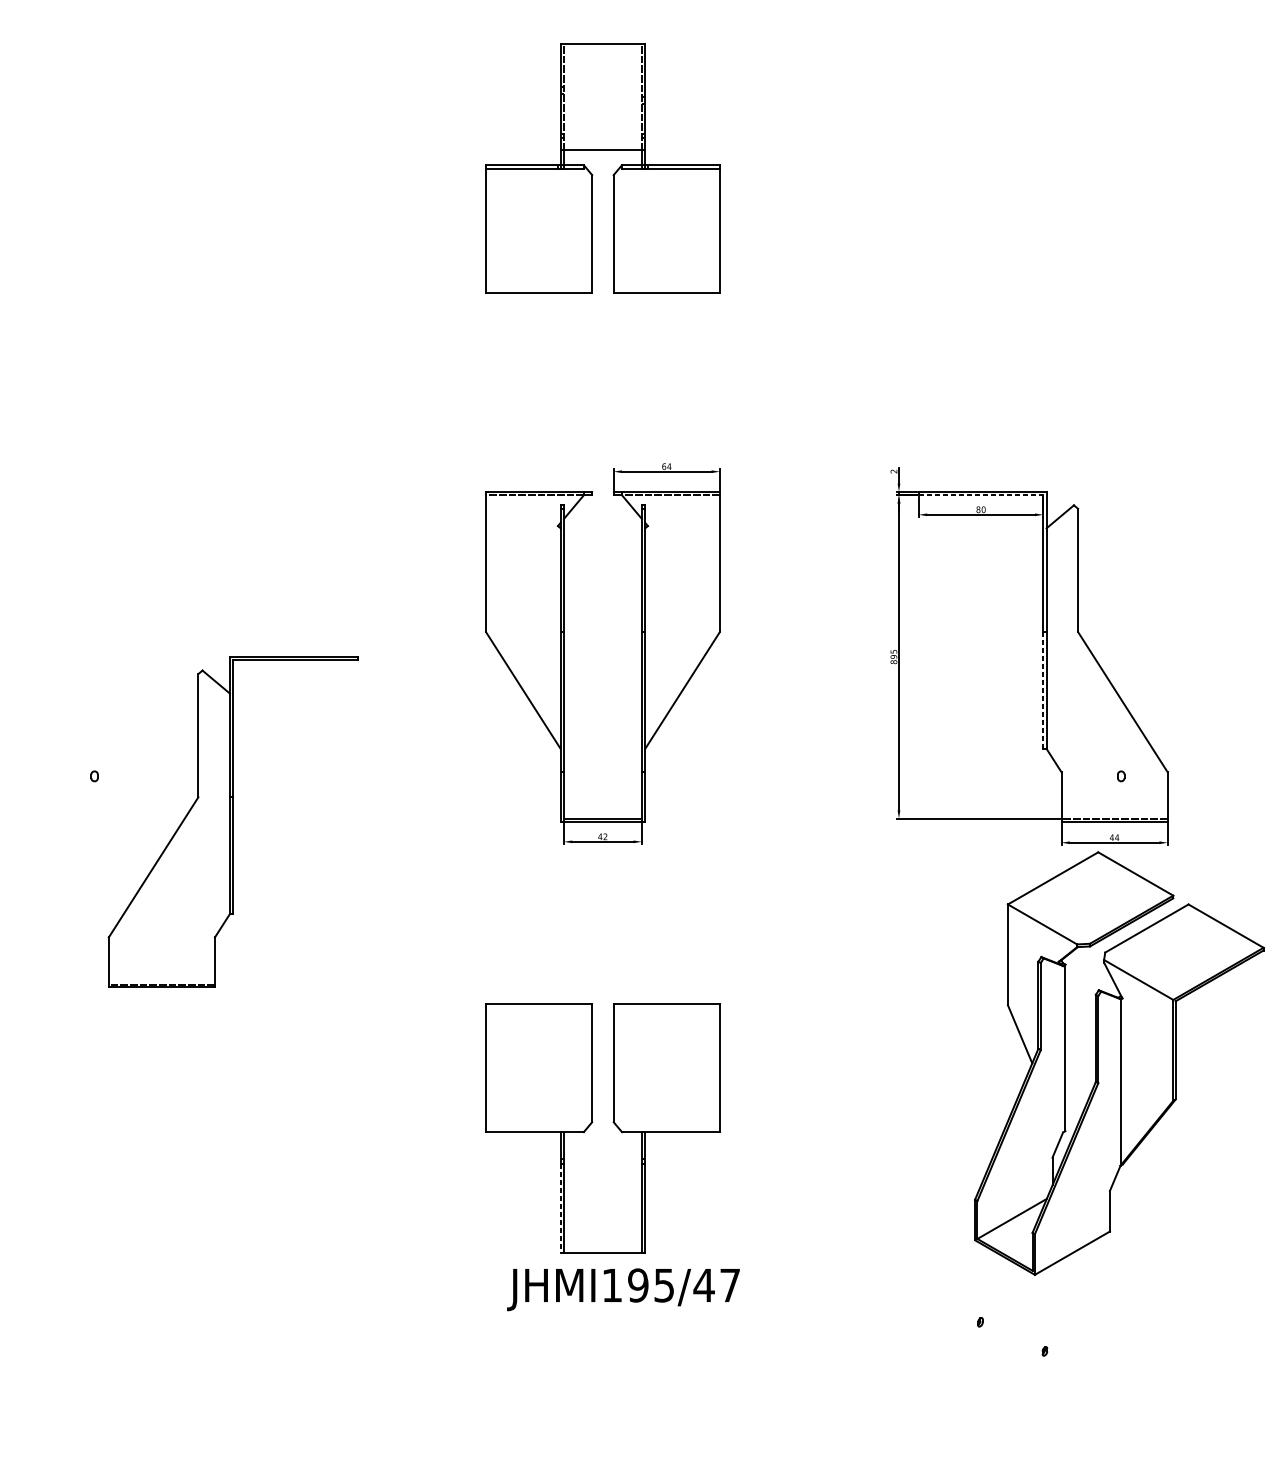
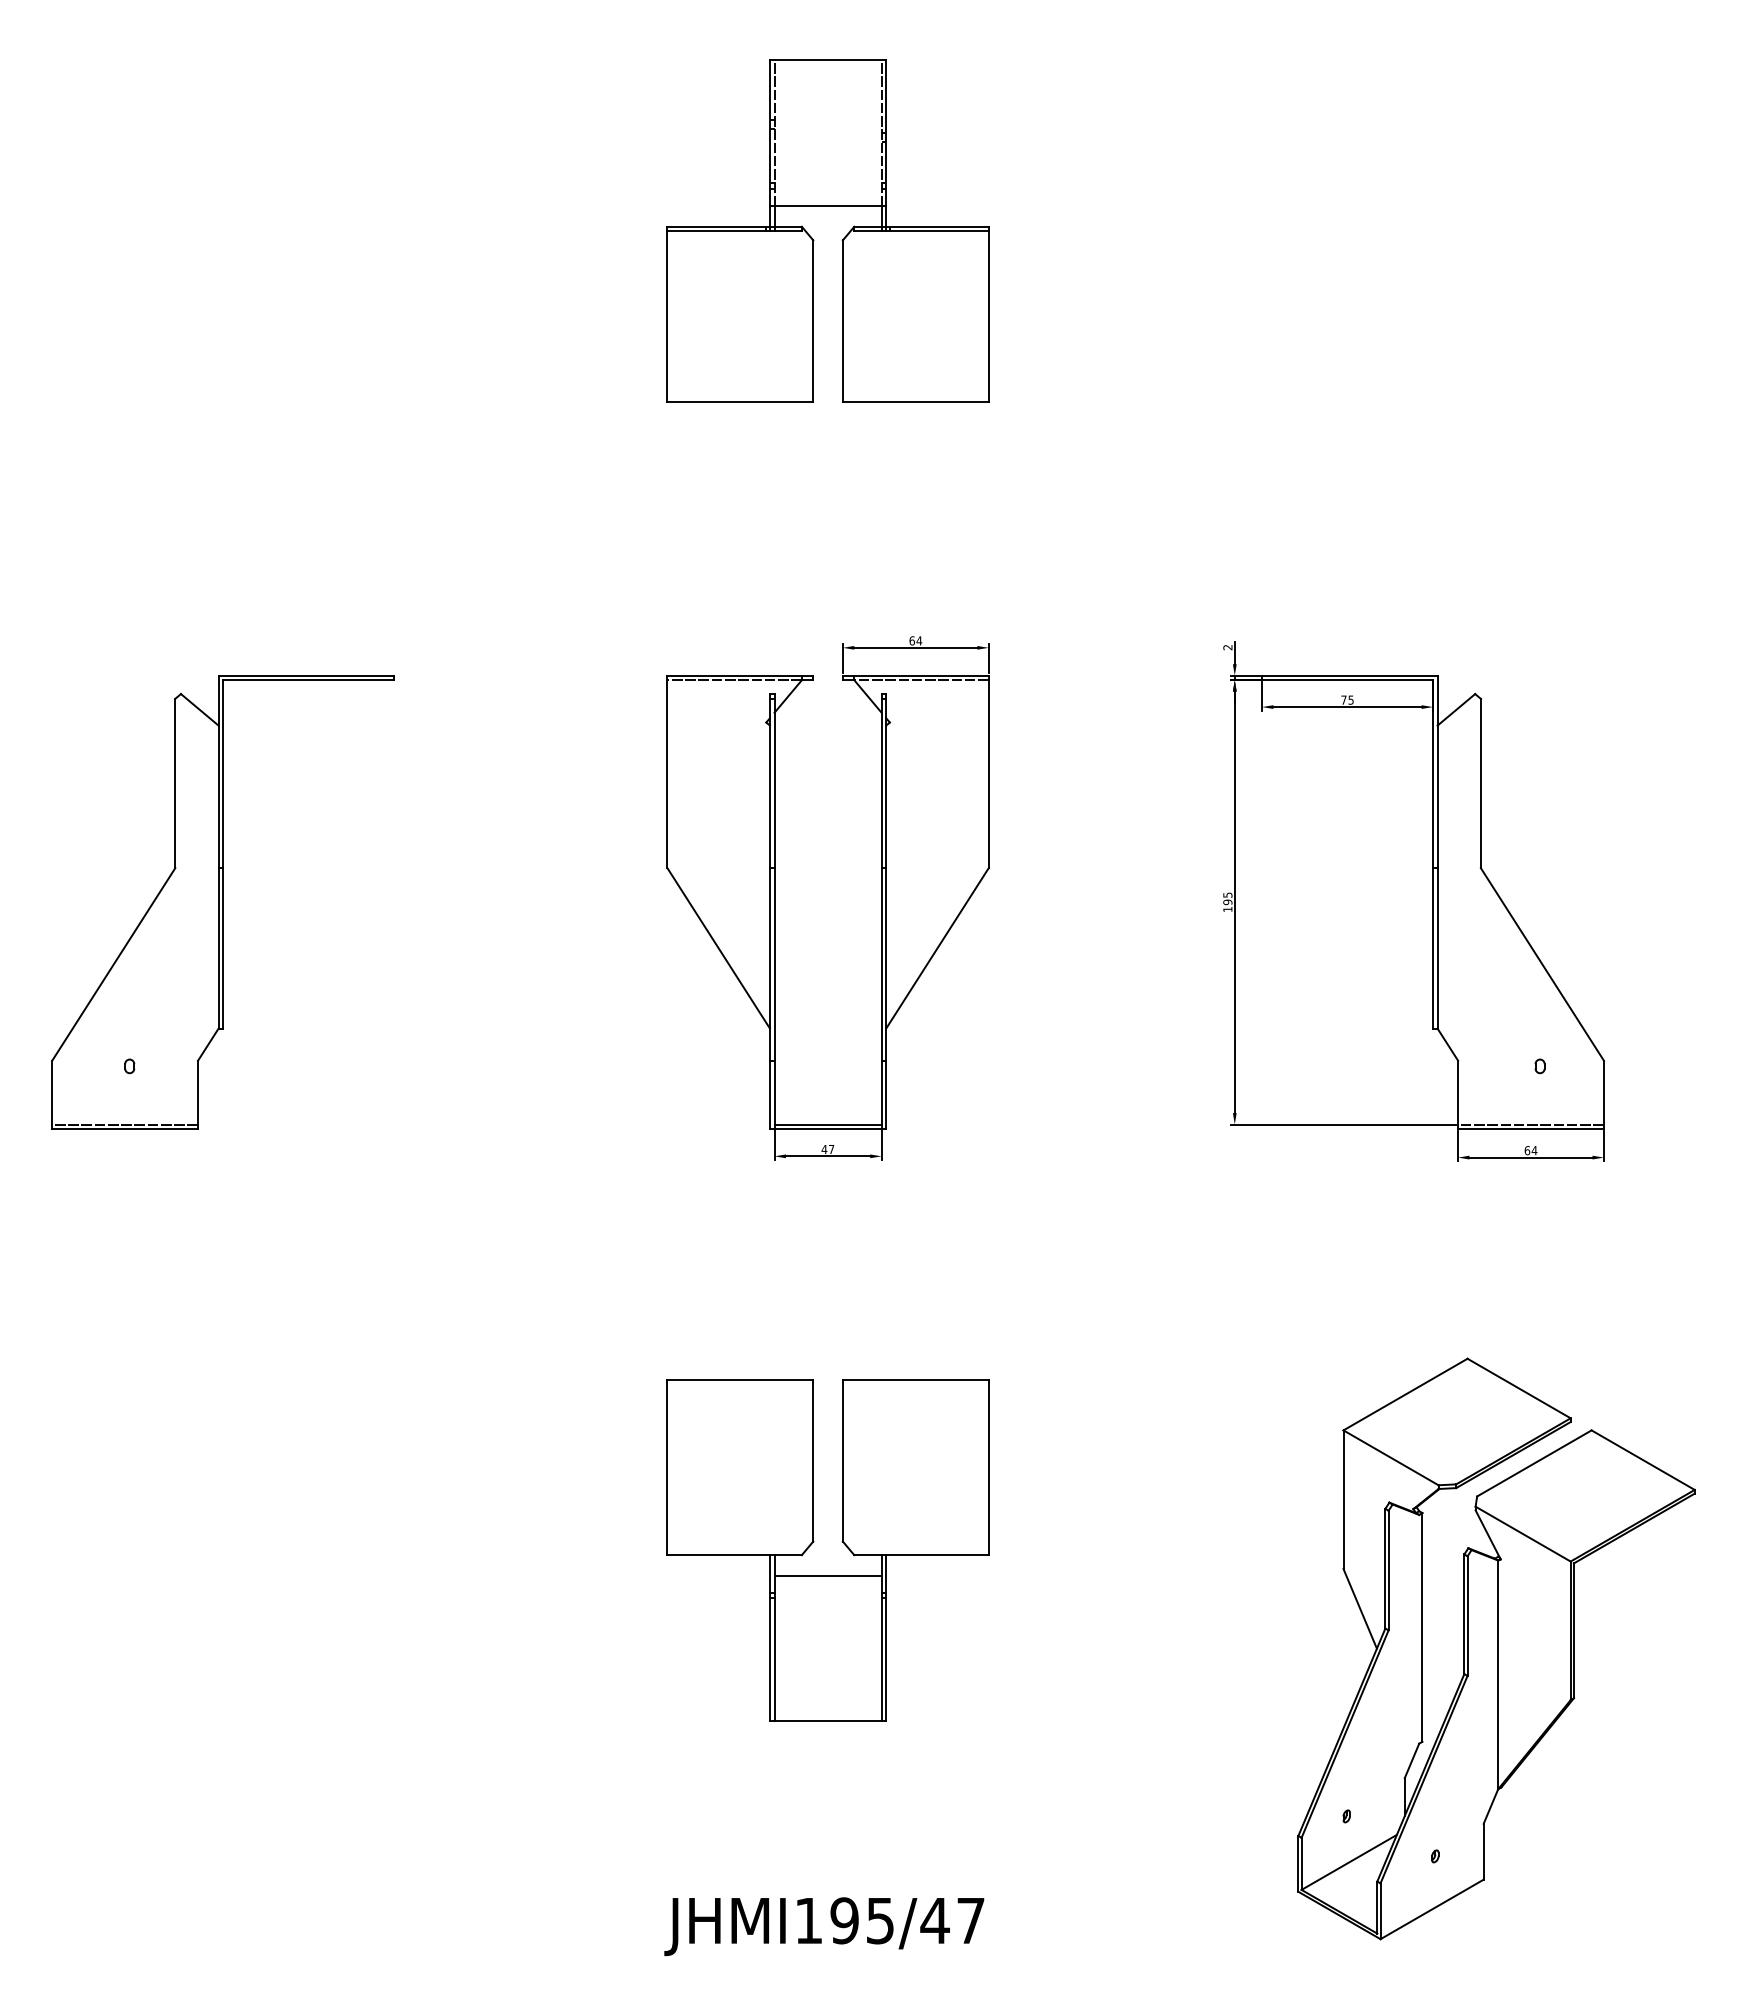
line: (981, 495) -> (1348, 680), dashed -> solid
text: (981, 509) -> (1347, 699), 80 -> 75
text: (893, 662) -> (1227, 909), 895 -> 195
line: (1043, 690) -> (1433, 948), dashed -> solid
part: (232, 822) -> (222, 902), moved
text: (605, 836) -> (831, 1148), 42 -> 47
text: (1112, 837) -> (1527, 1150), 44 -> 64
part: (1119, 1063) -> (1496, 1648), moved
line: (602, 1146) -> (827, 1575), added
line: (560, 1208) -> (769, 1659), dashed -> solid
text: (623, 1289) -> (824, 1926), moved

